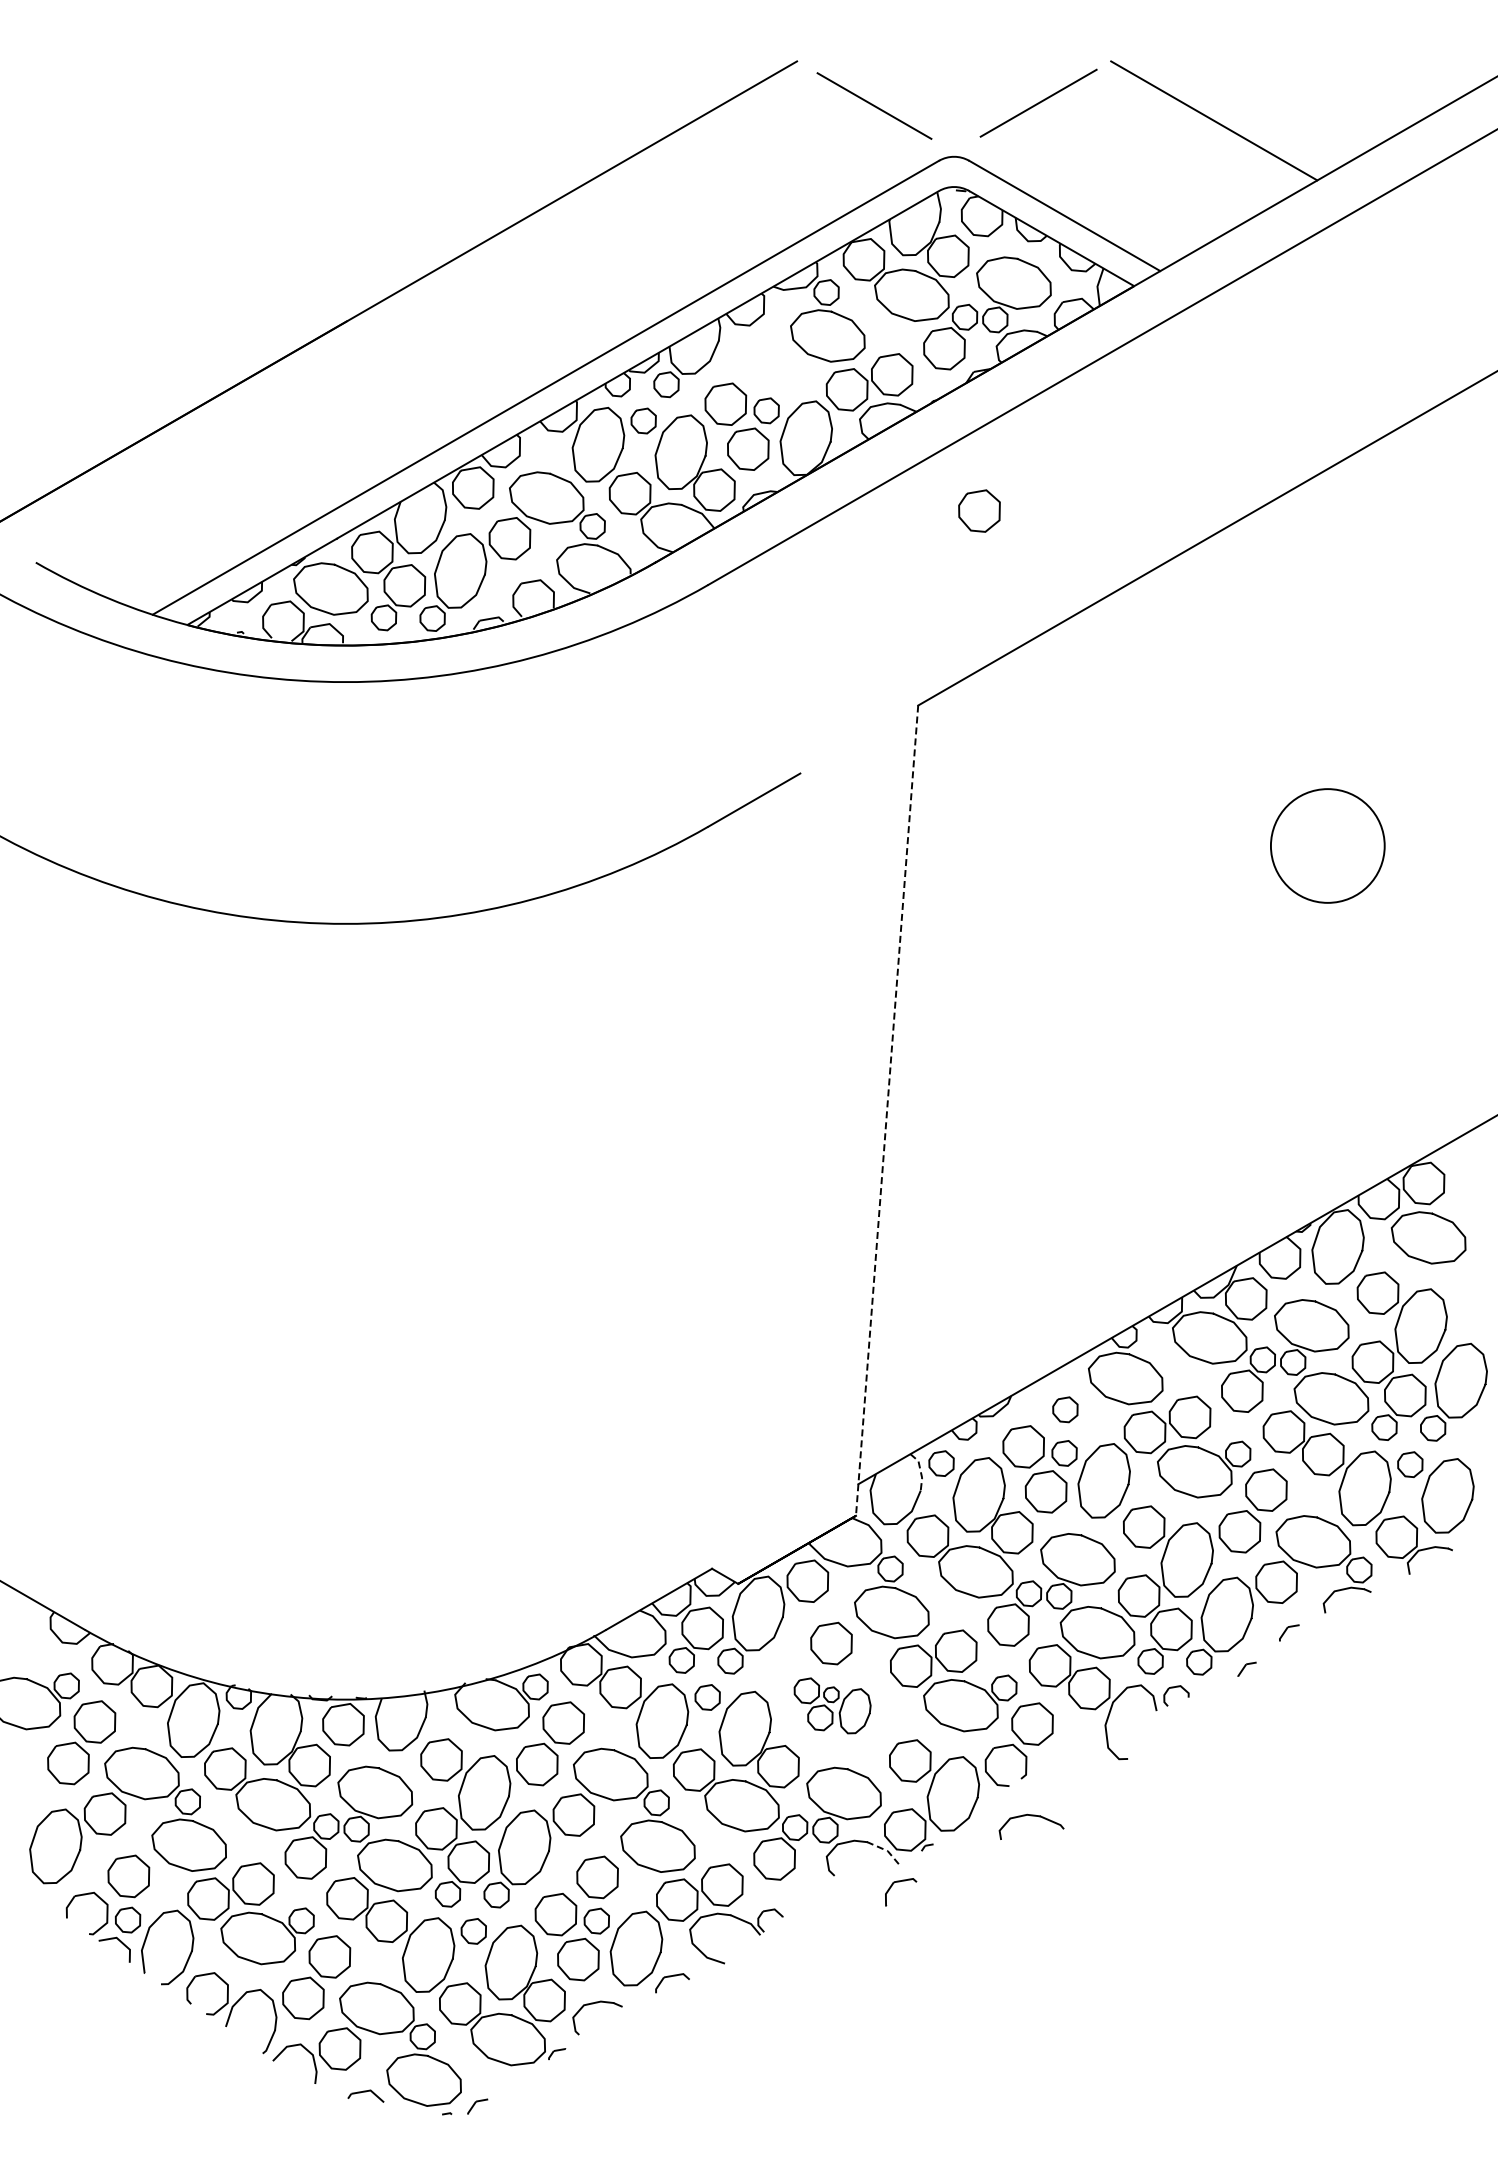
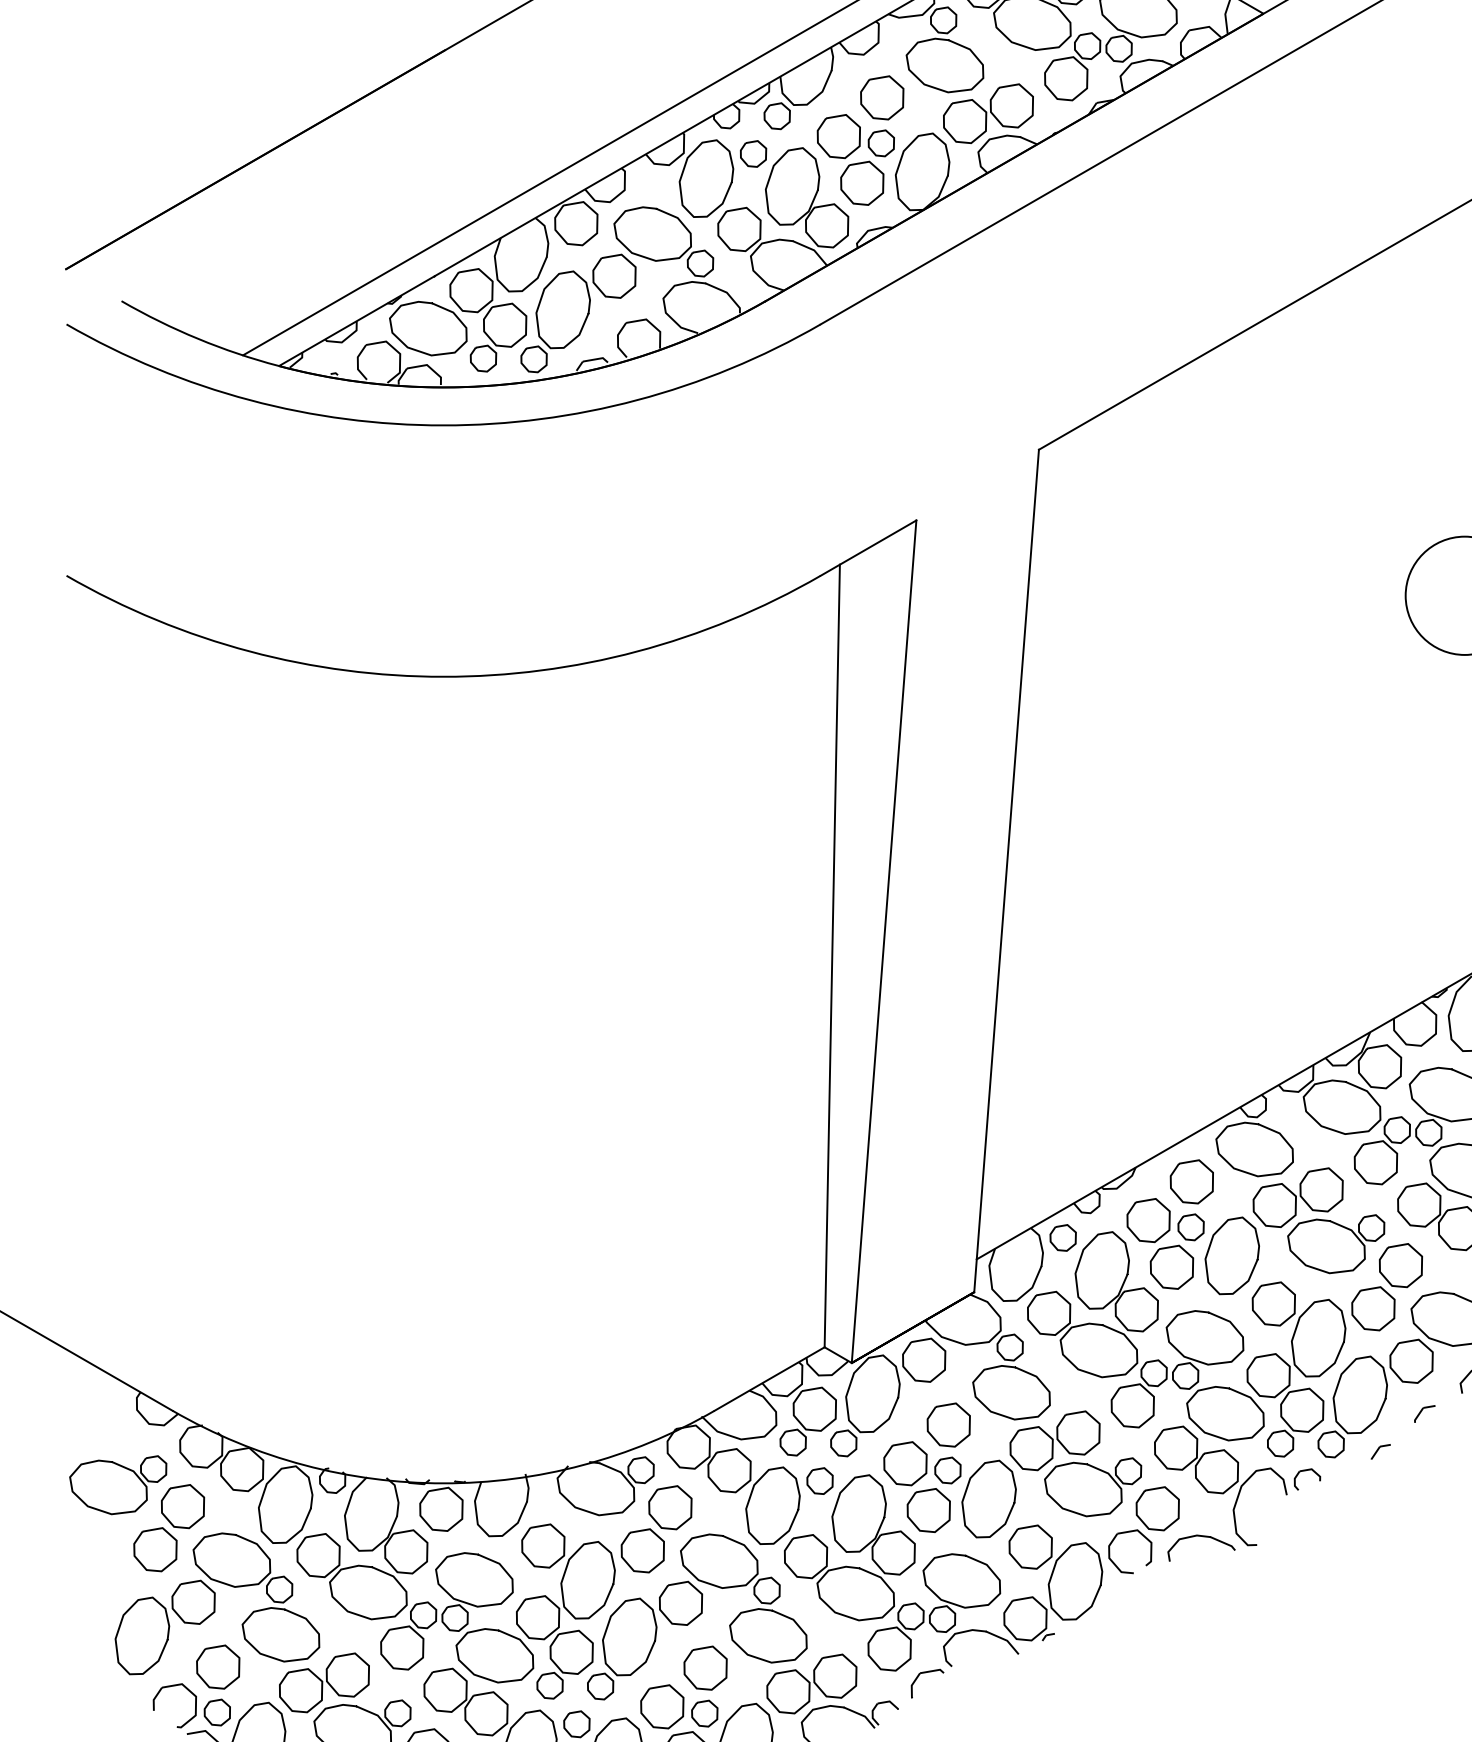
part: (979, 510) -> (882, 97), moved
line: (887, 1111) -> (1007, 871), dashed -> solid
line: (769, 1178) -> (884, 941), added
line: (719, 1192) -> (832, 956), added
part: (1065, 1409) -> (1192, 1181), size x1.67
line: (920, 1471) -> (1041, 1246), dashed -> solid
part: (832, 1705) -> (949, 1489), size x1.67
part: (1031, 1816) -> (1201, 1537), moved
line: (885, 1850) -> (1004, 1640), dashed -> solid
part: (899, 1882) -> (925, 1673), moved

